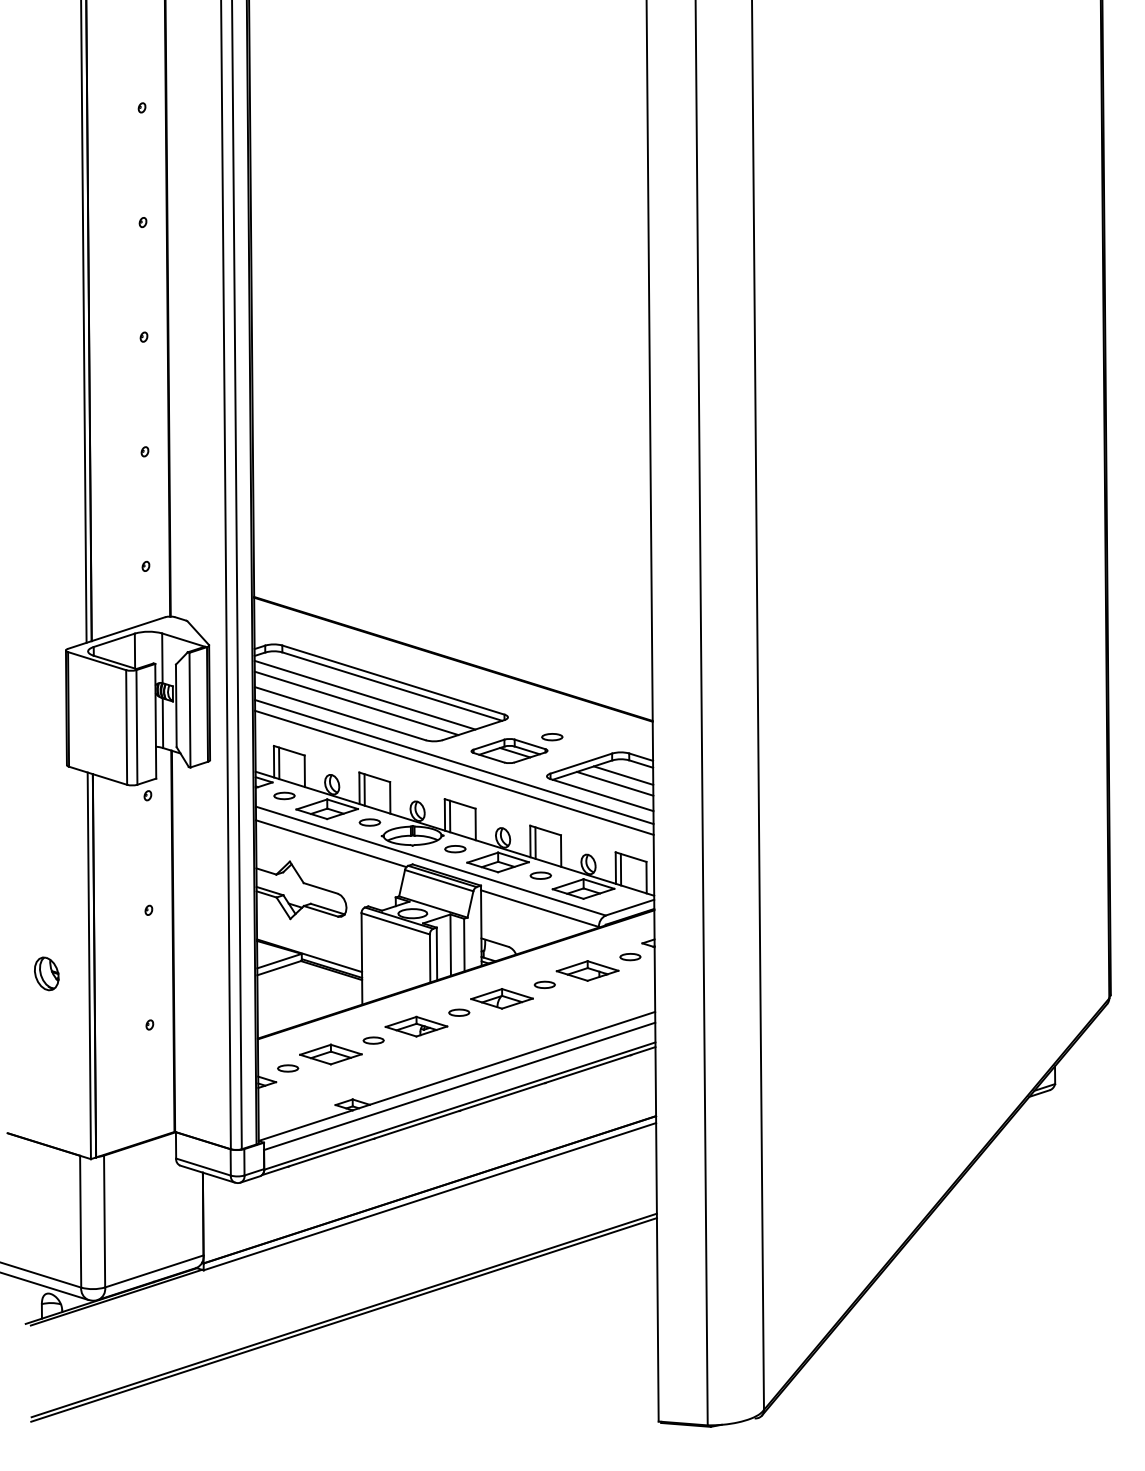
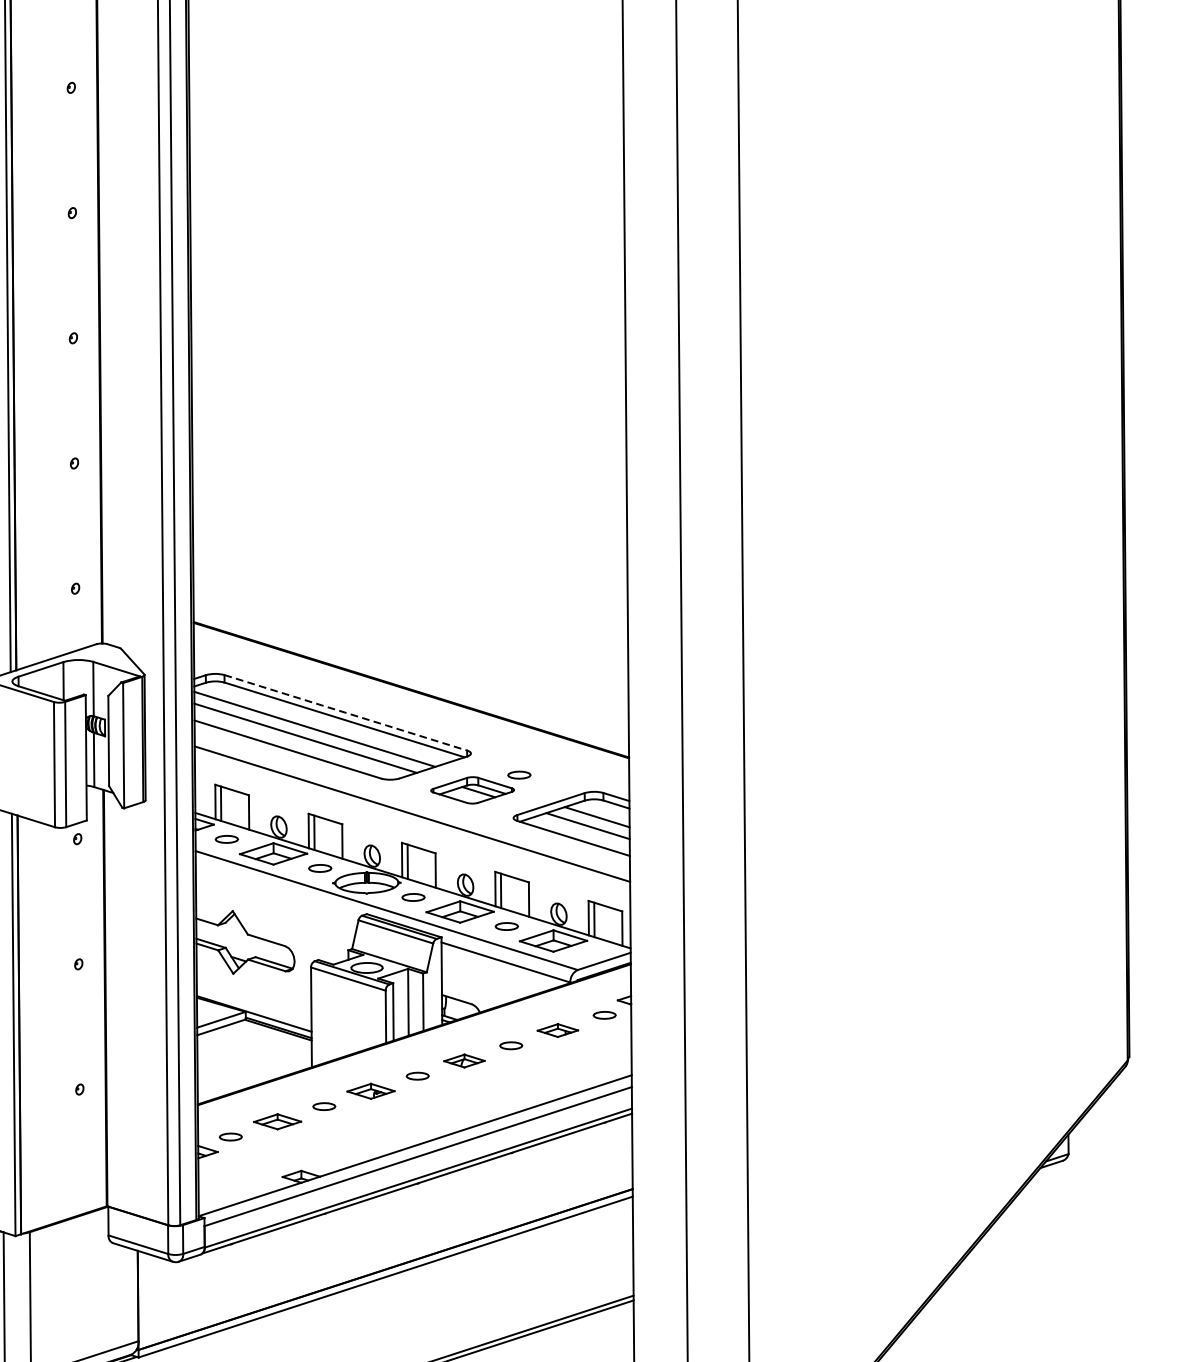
line: (393, 680) -> (345, 713), solid -> dashed
line: (454, 762) -> (412, 802), removed
line: (331, 843) -> (278, 891), removed
part: (587, 970) -> (557, 1030), size x0.6
part: (501, 998) -> (463, 1060), size x0.6
part: (416, 1026) -> (371, 1091), size x0.7
part: (330, 1054) -> (277, 1121), size x0.7

